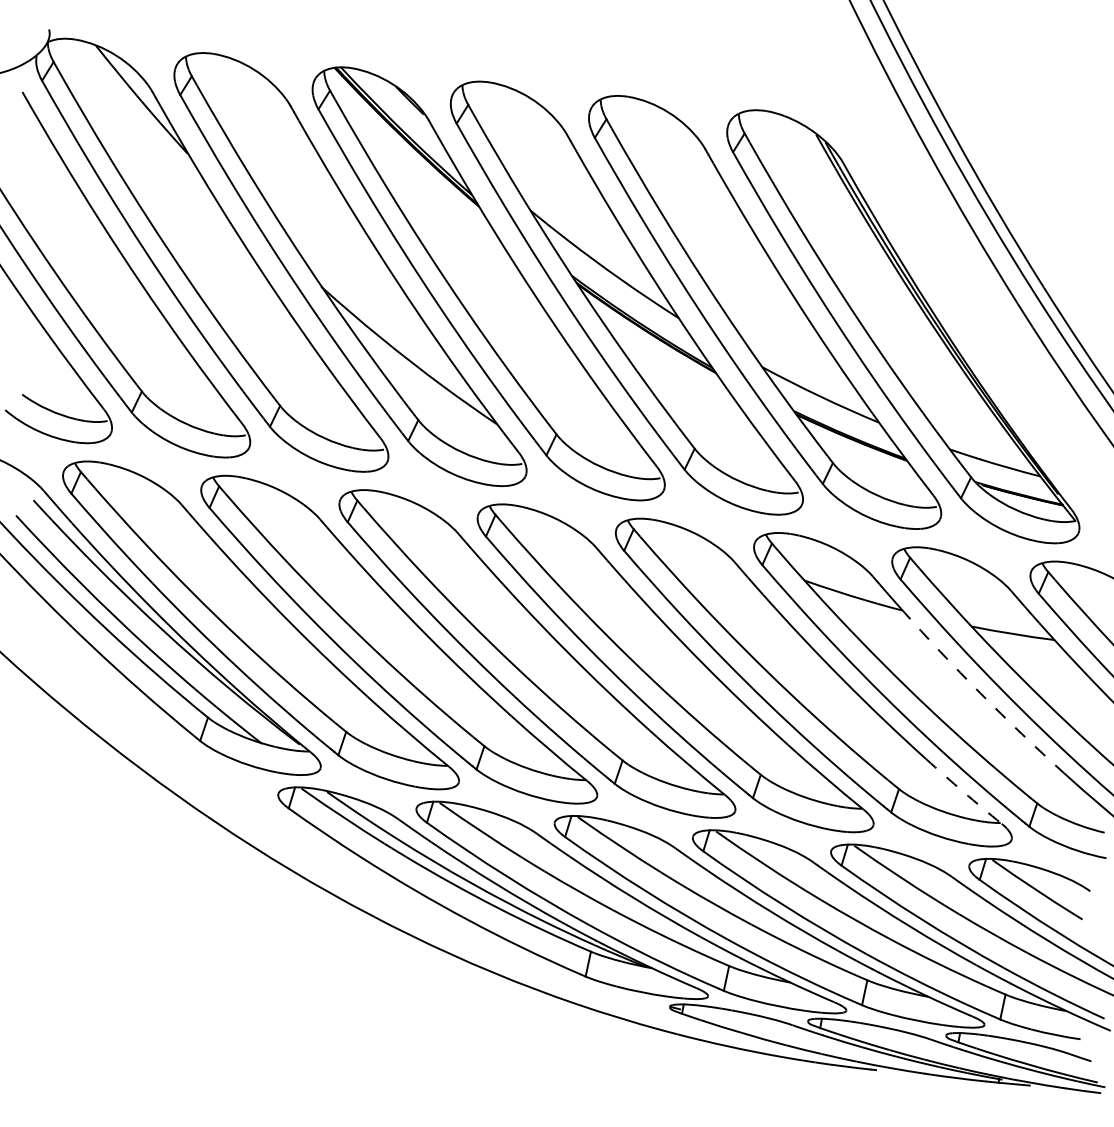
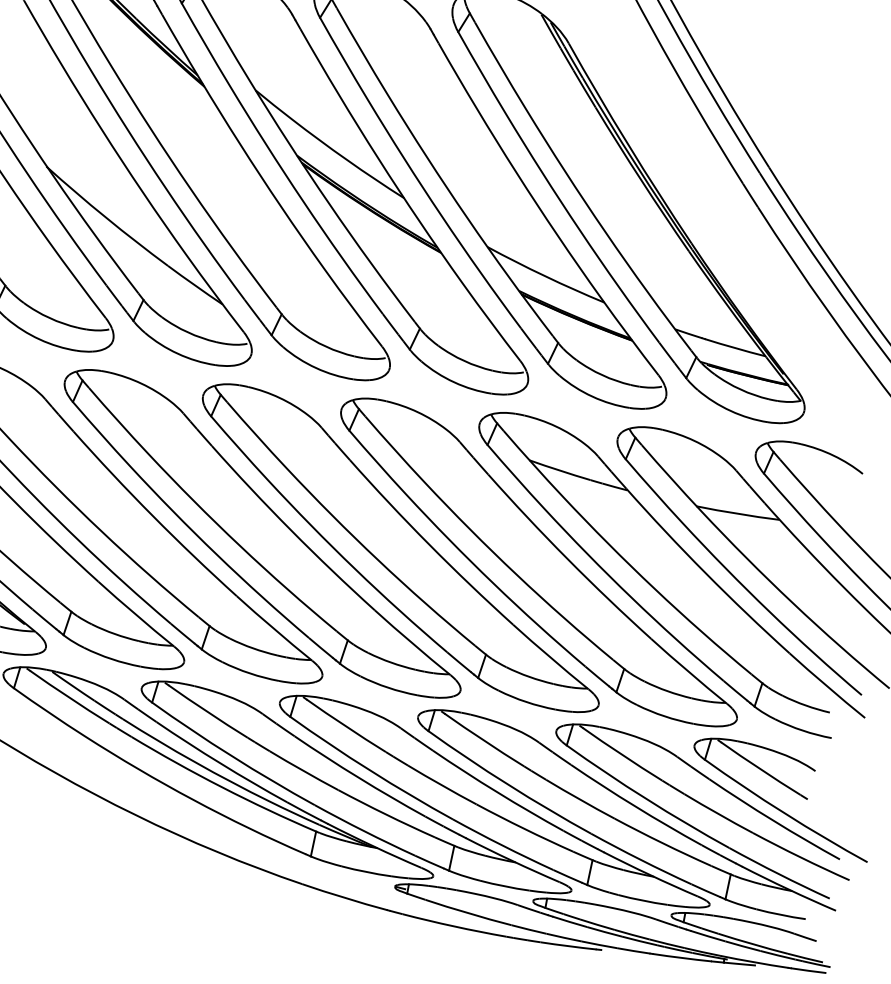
arc: (980, 693) -> (705, 573), dashed -> solid
arc: (963, 791) -> (688, 671), dashed -> solid

